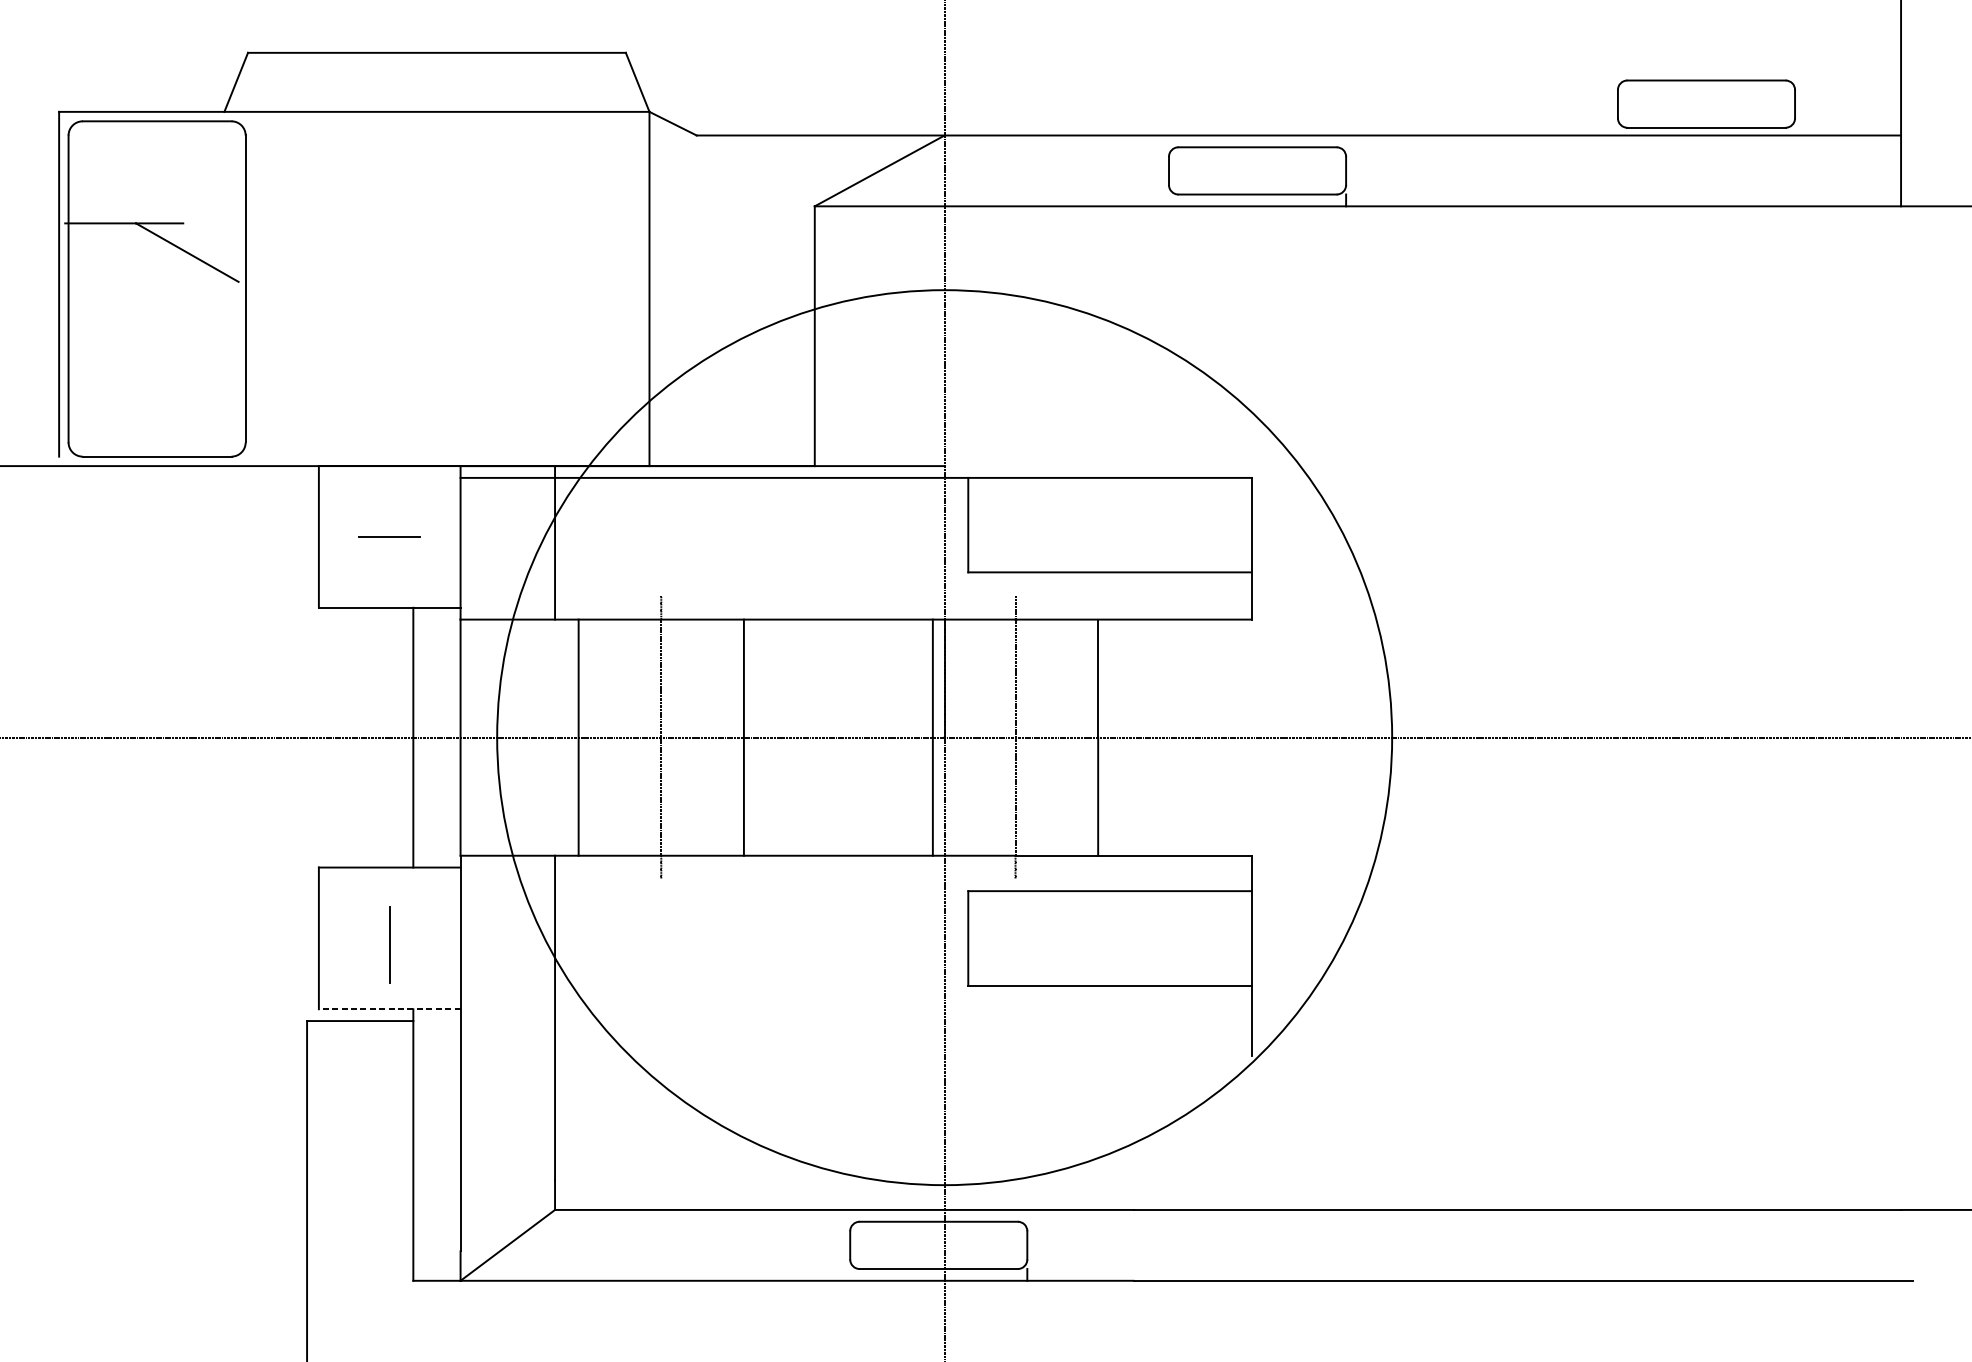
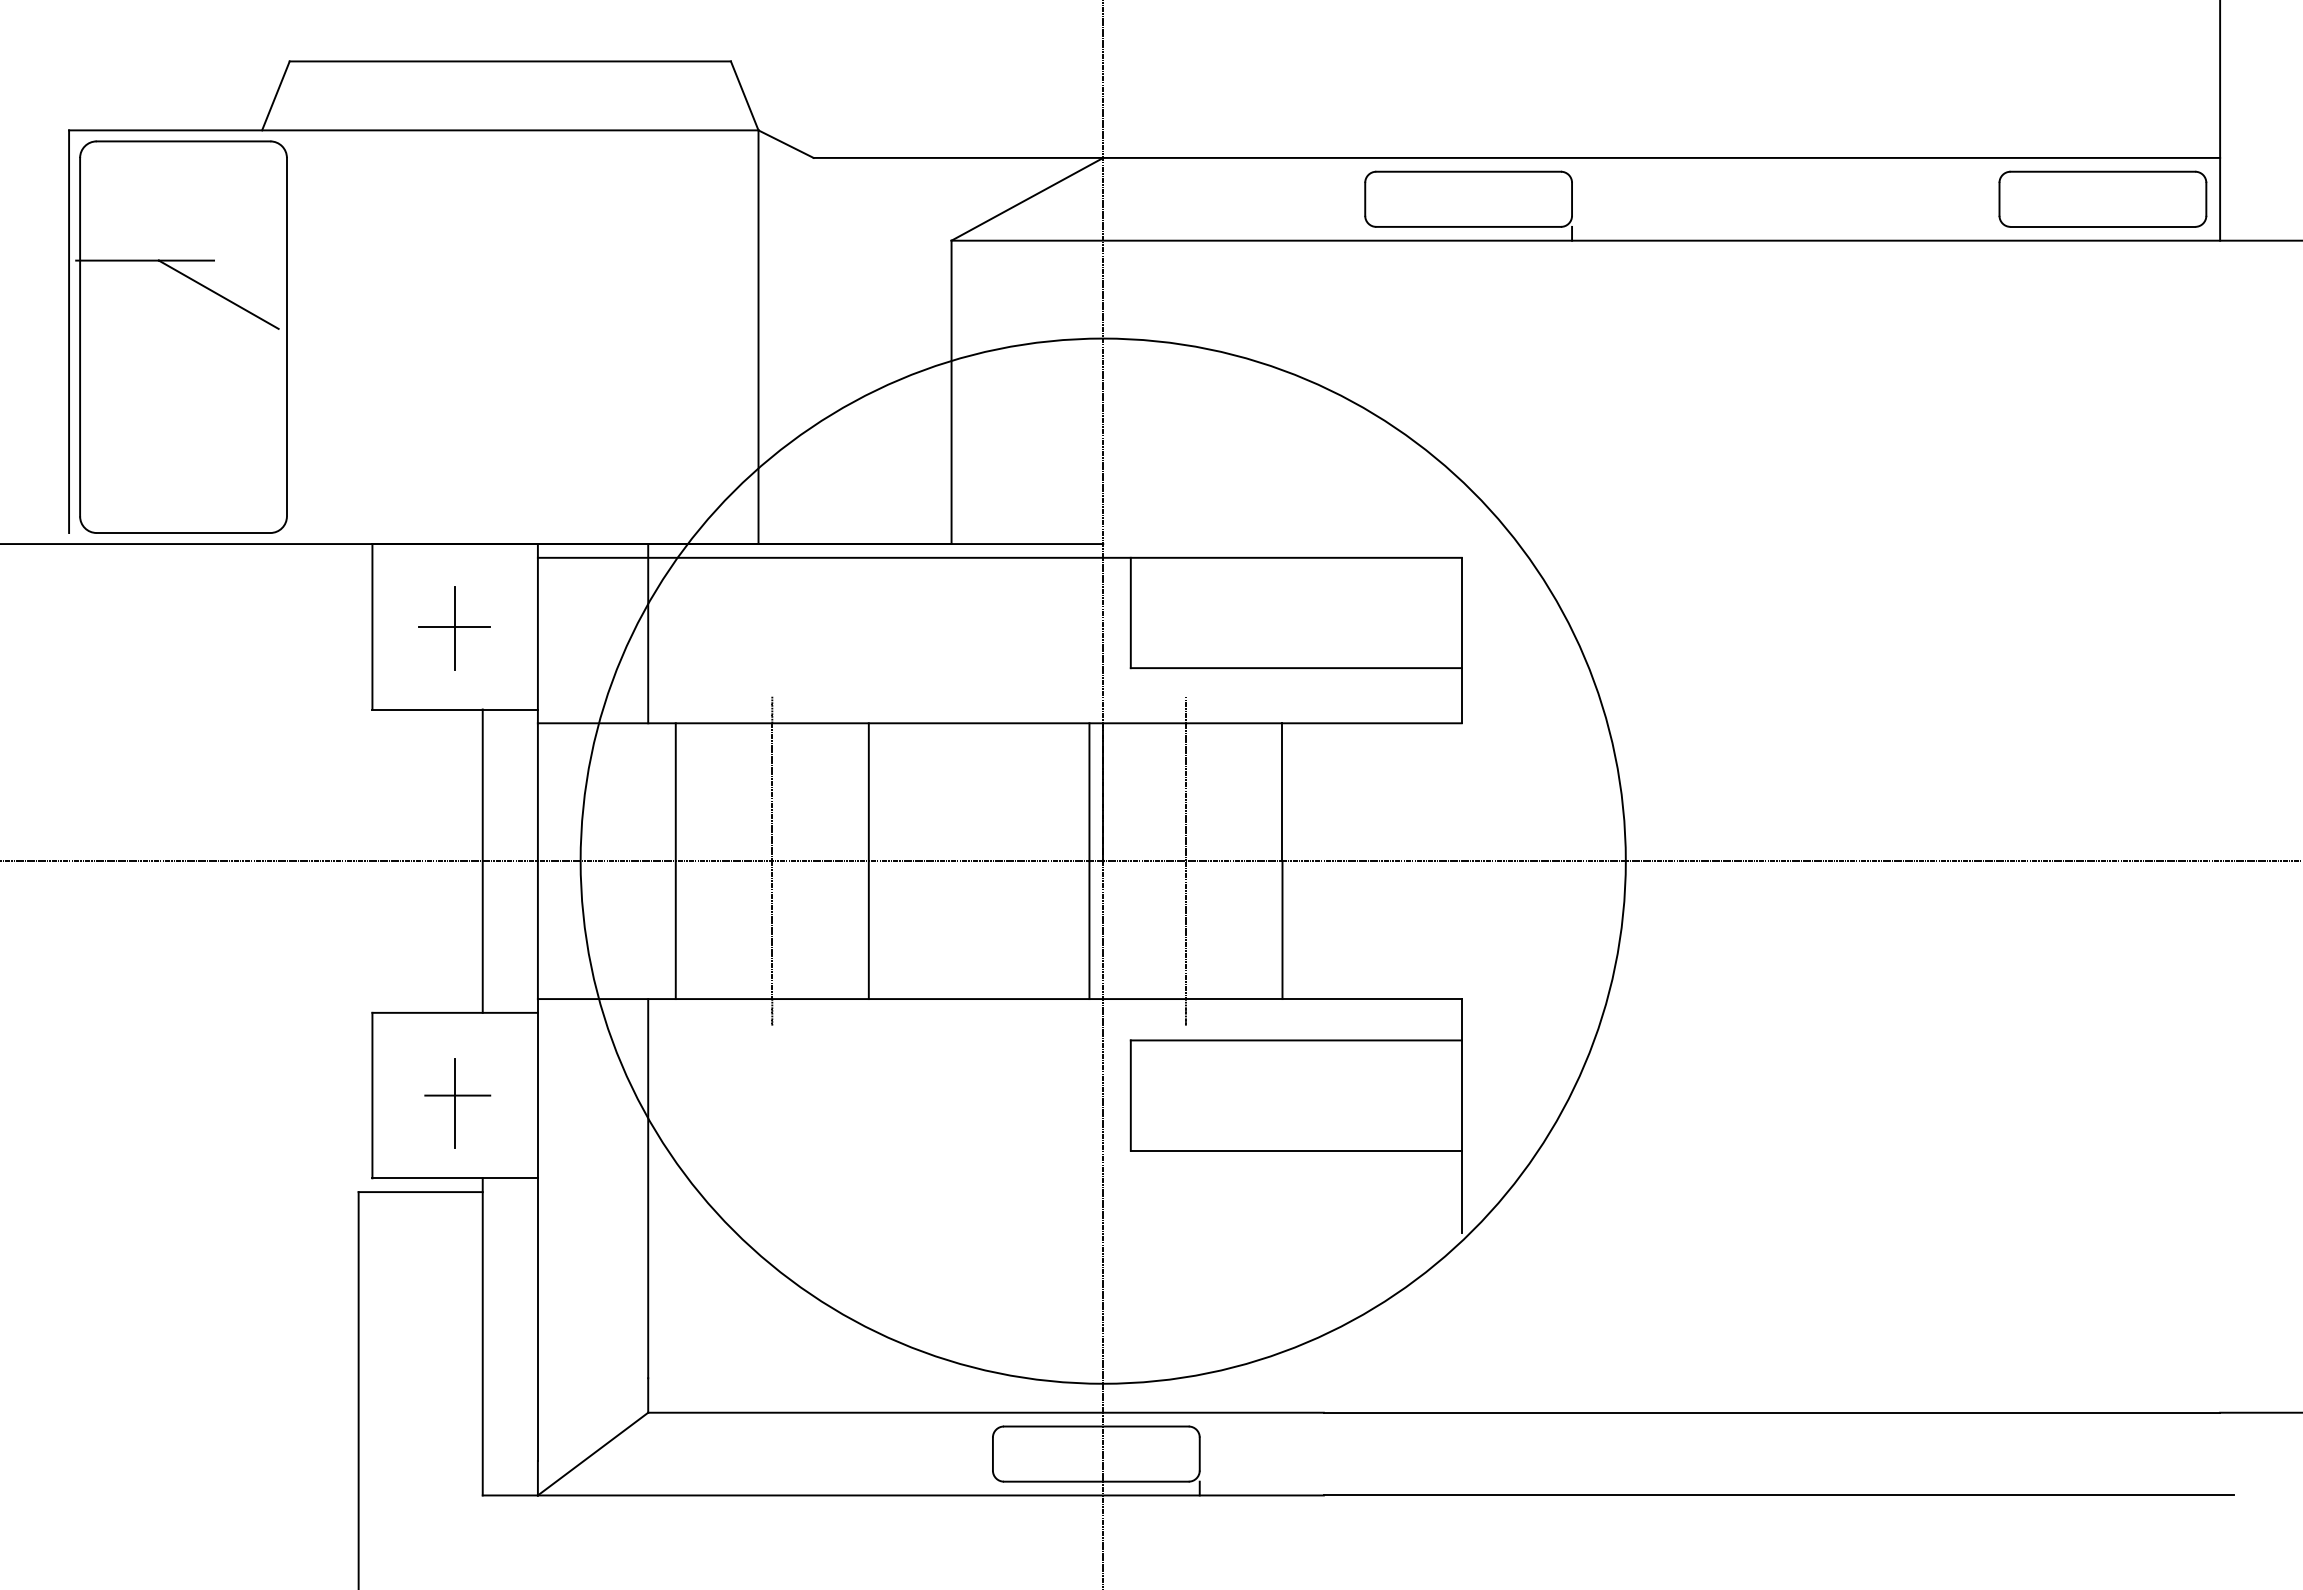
part: (1706, 103) -> (2102, 198), moved
line: (390, 538) -> (455, 628), added
line: (391, 938) -> (457, 1095), added
line: (390, 1009) -> (455, 1178), dashed -> solid

